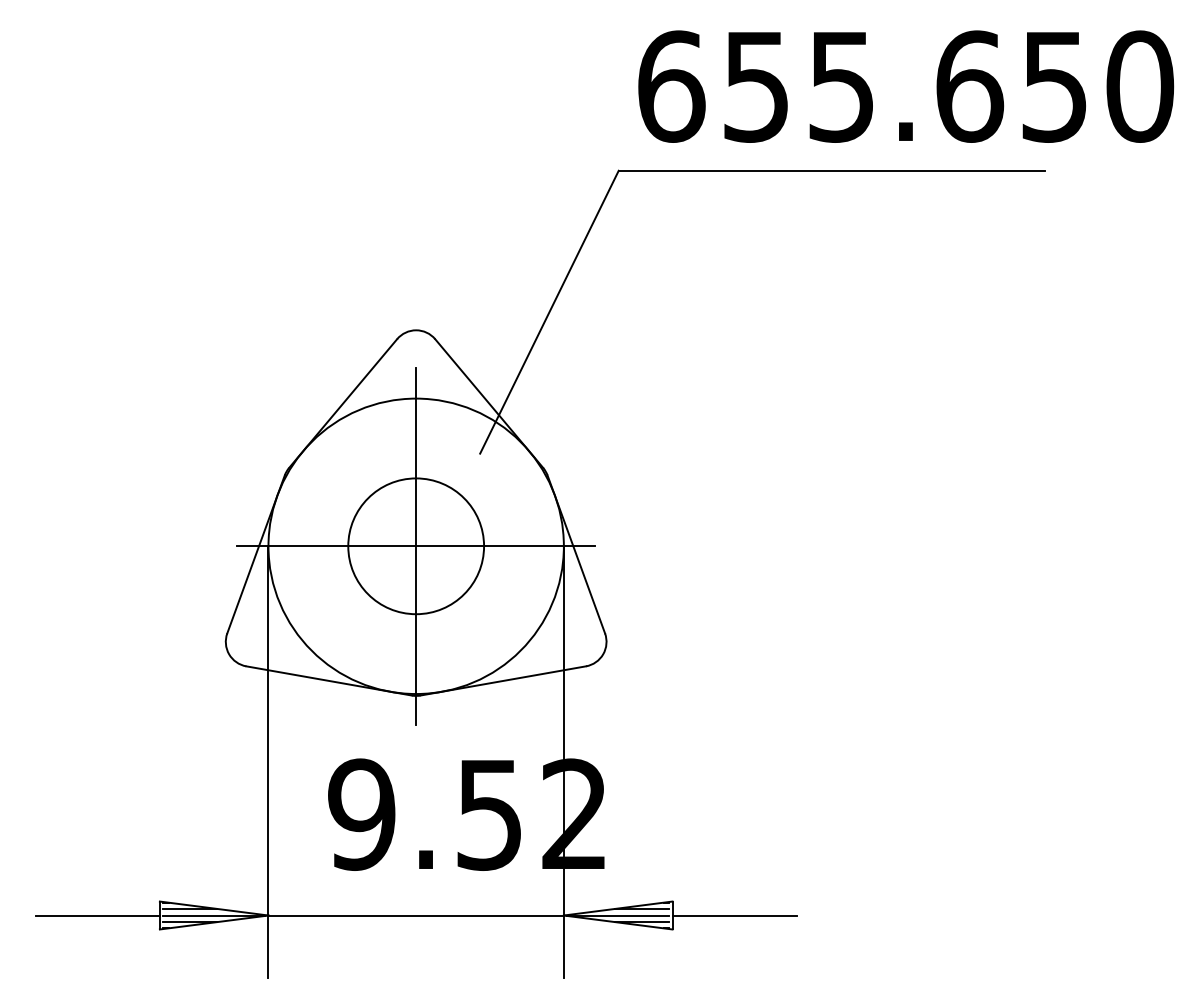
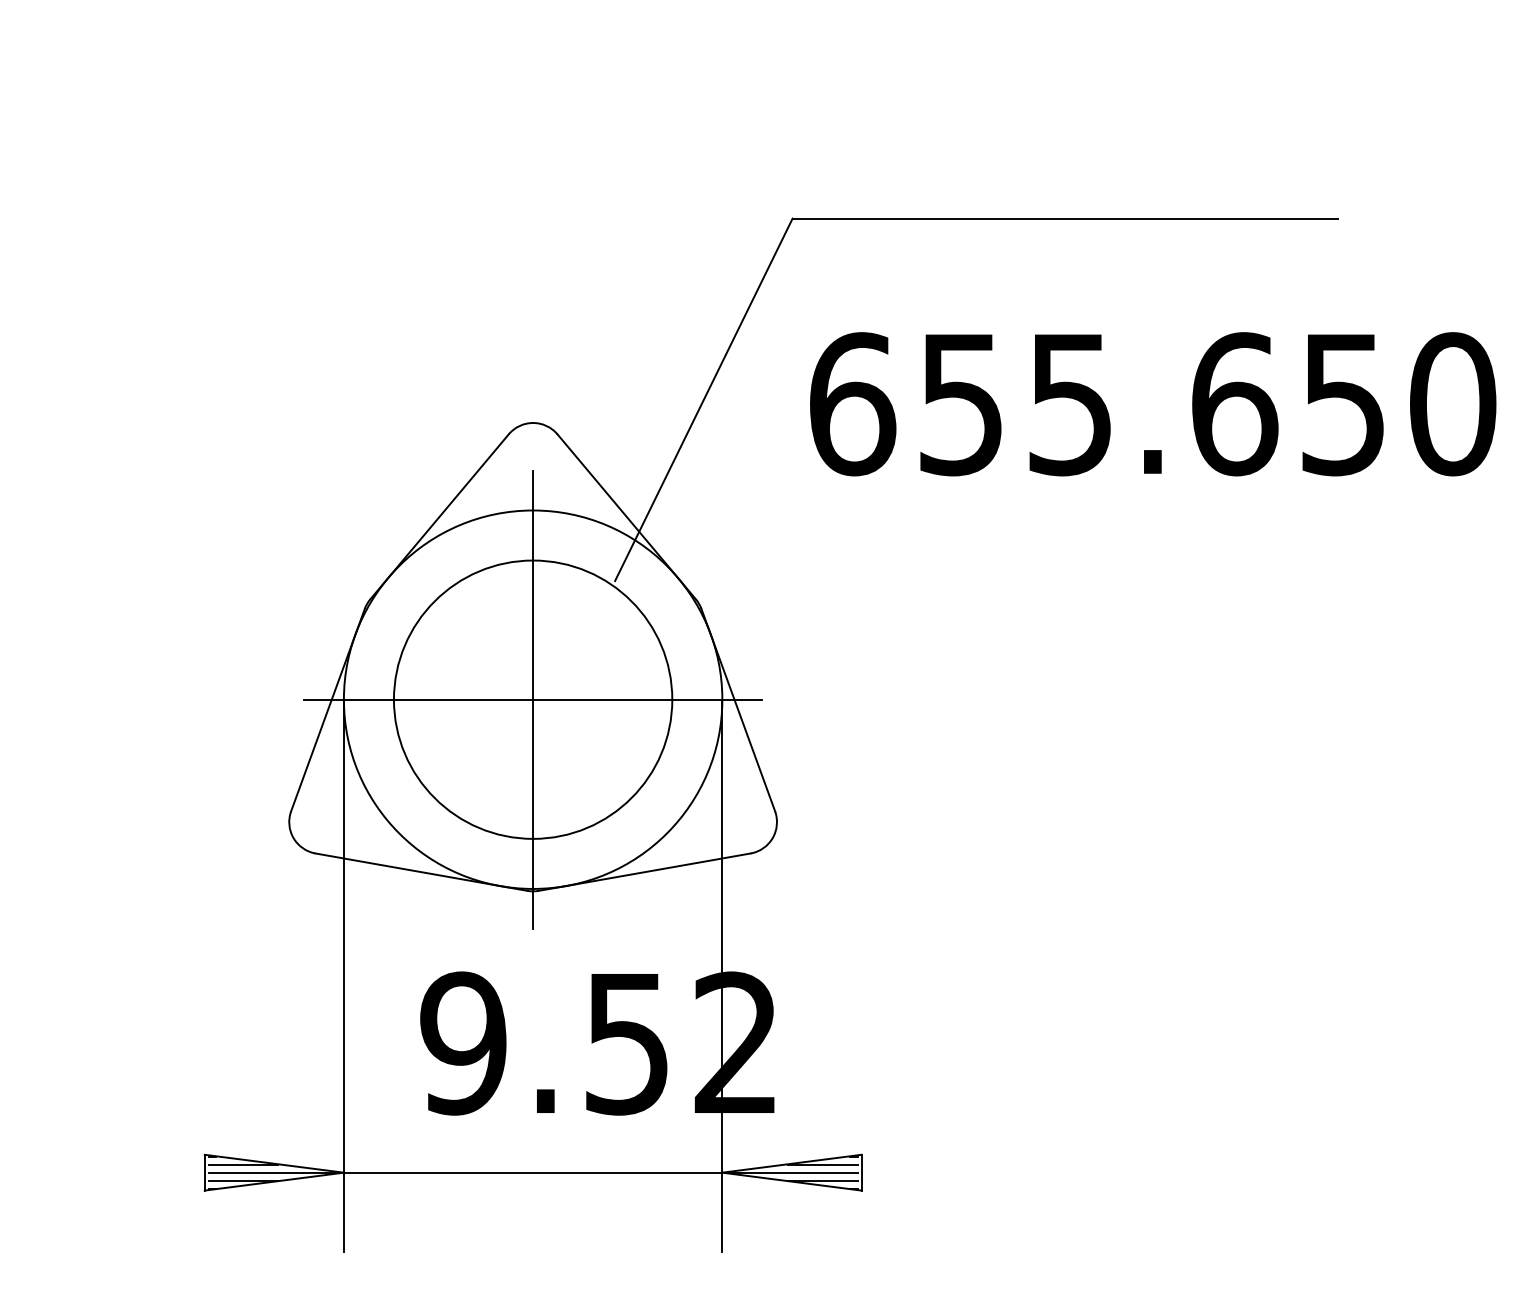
text: (906, 86) -> (1153, 404), moved
circle: (416, 546) -> (533, 699), size x1.6
line: (97, 915) -> (124, 1172), removed
line: (734, 915) -> (940, 1172), removed

